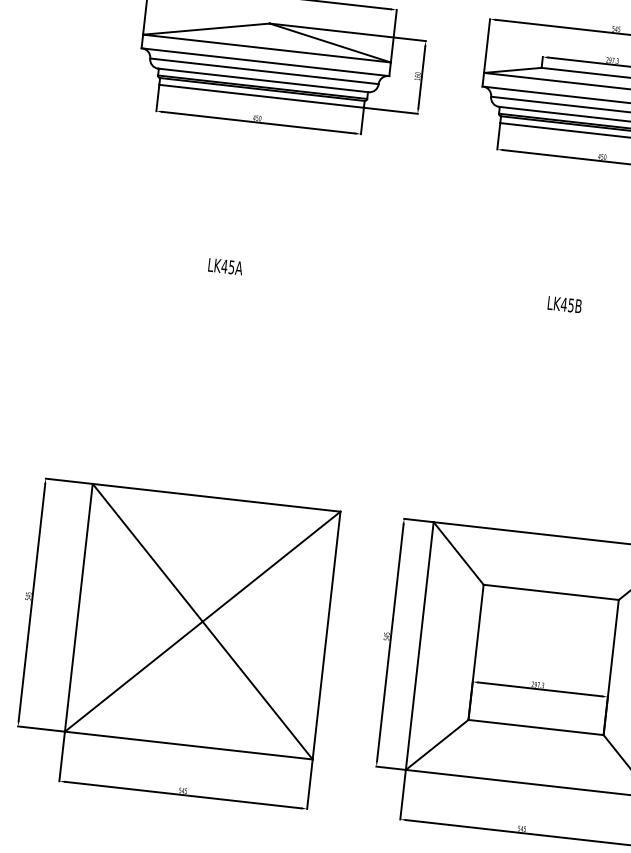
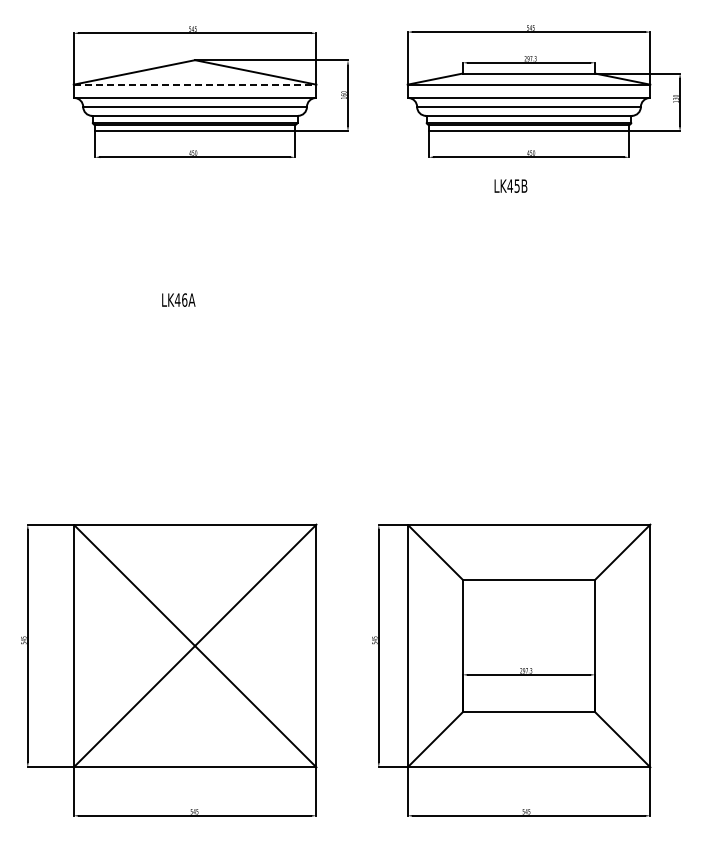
line: (267, 48) -> (195, 84), solid -> dashed
text: (231, 266) -> (184, 299), LK45A -> LK46A
text: (564, 304) -> (510, 185), moved

